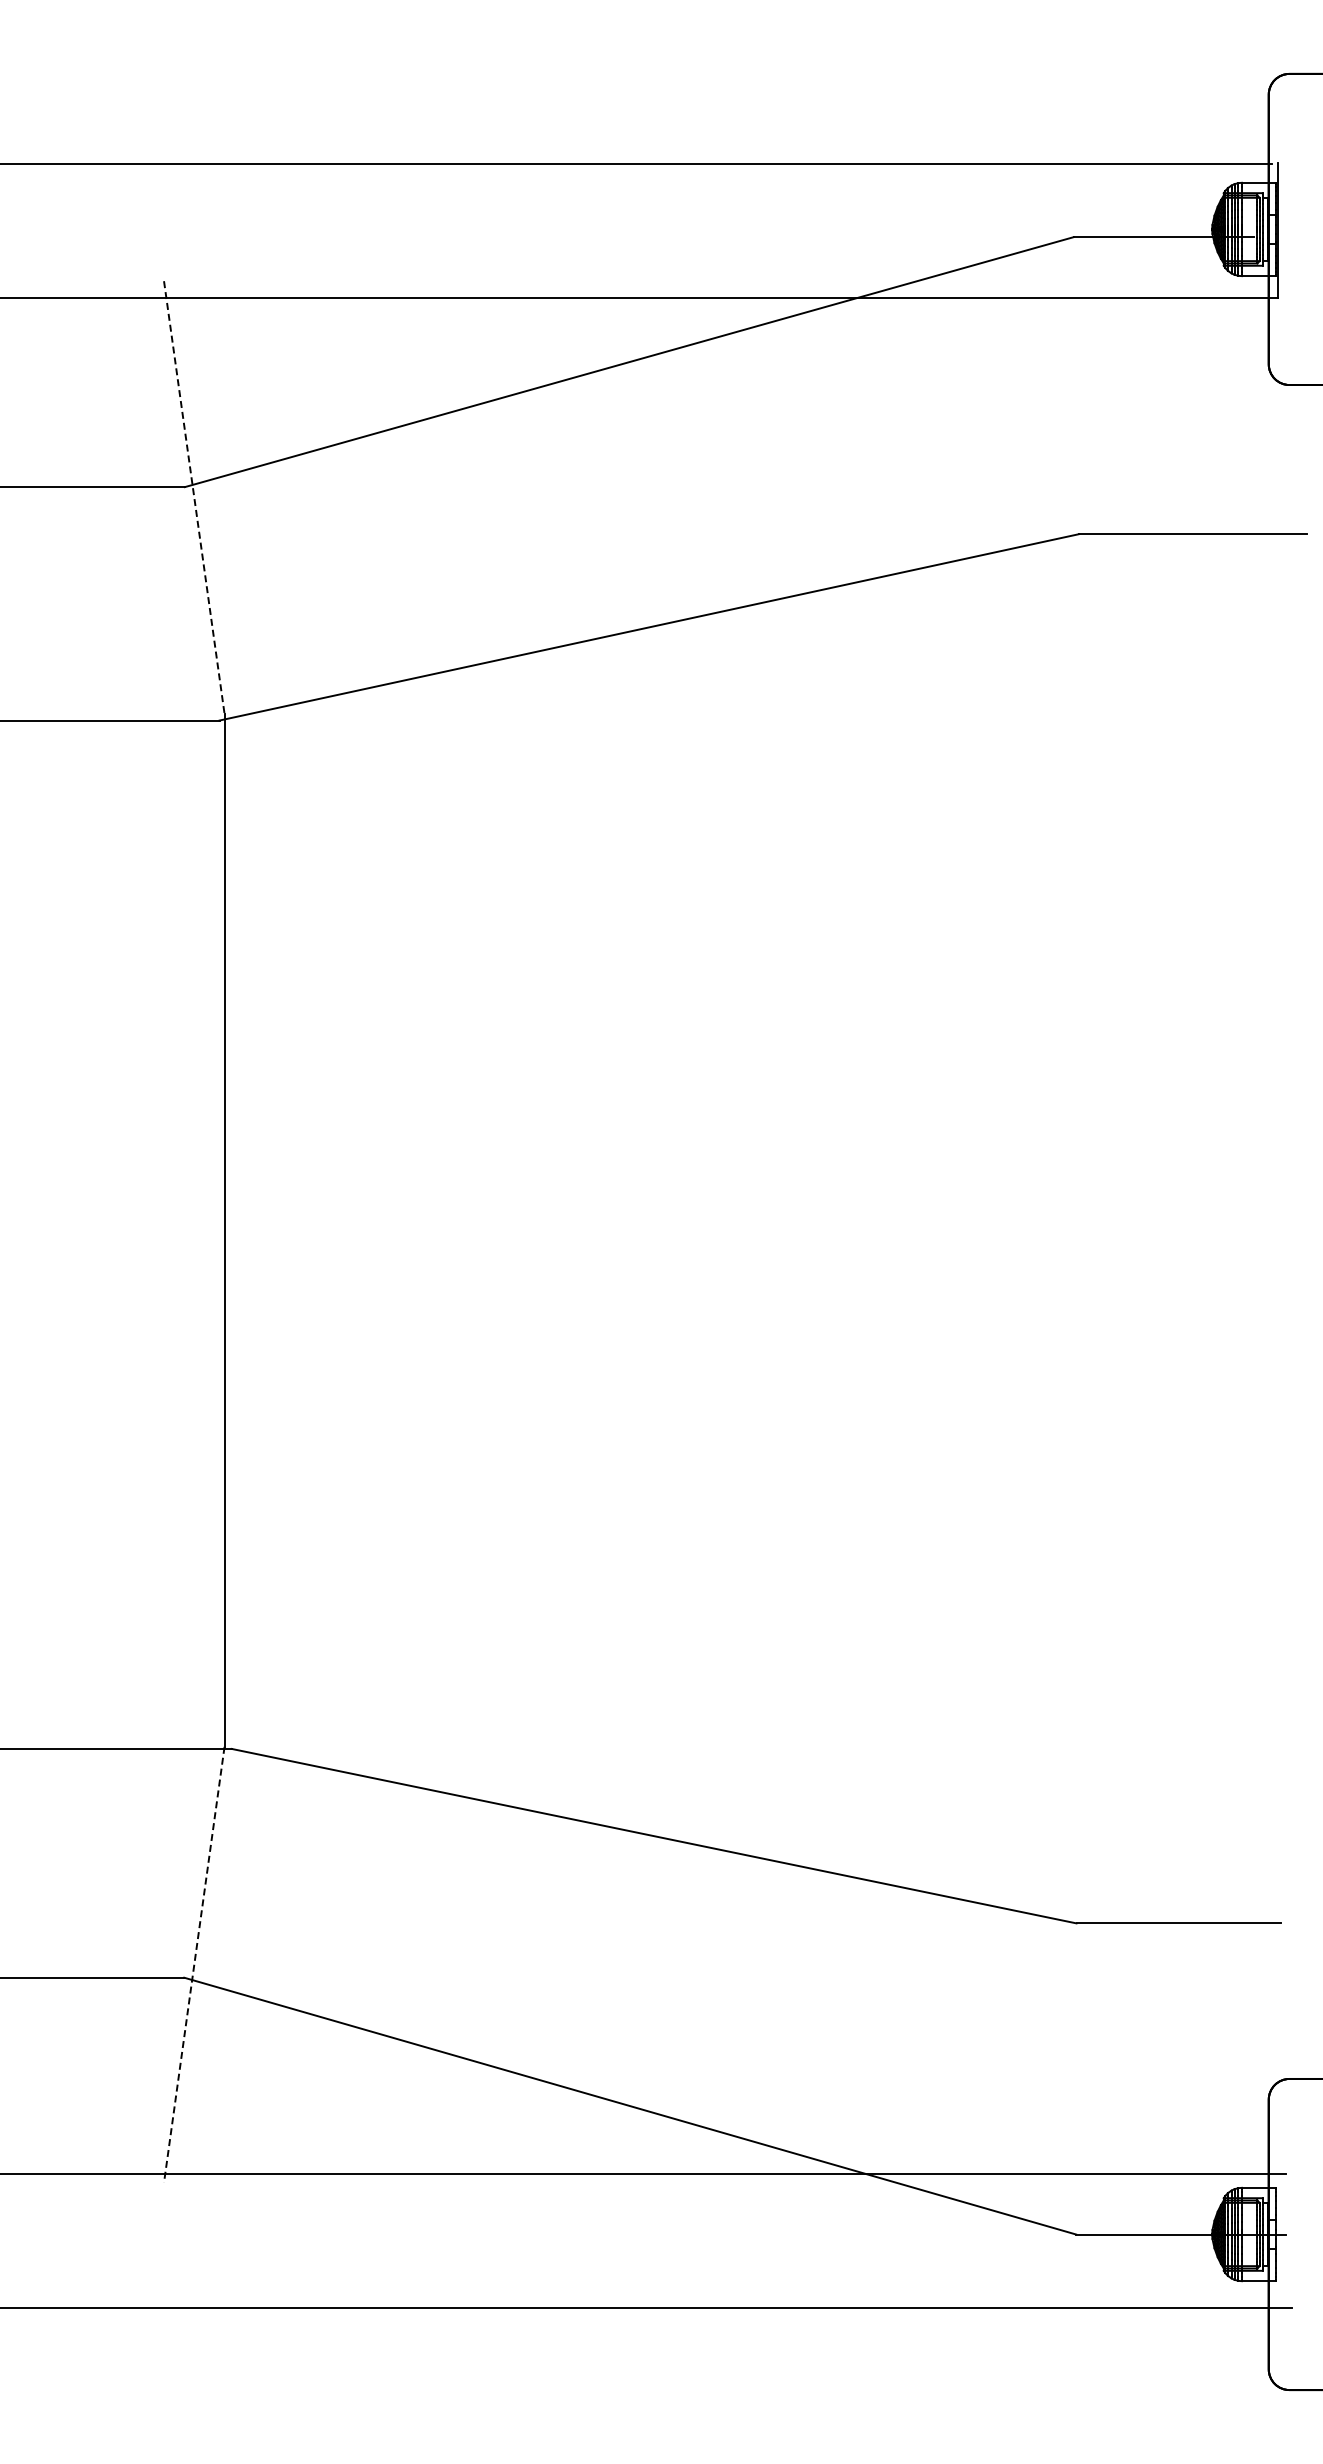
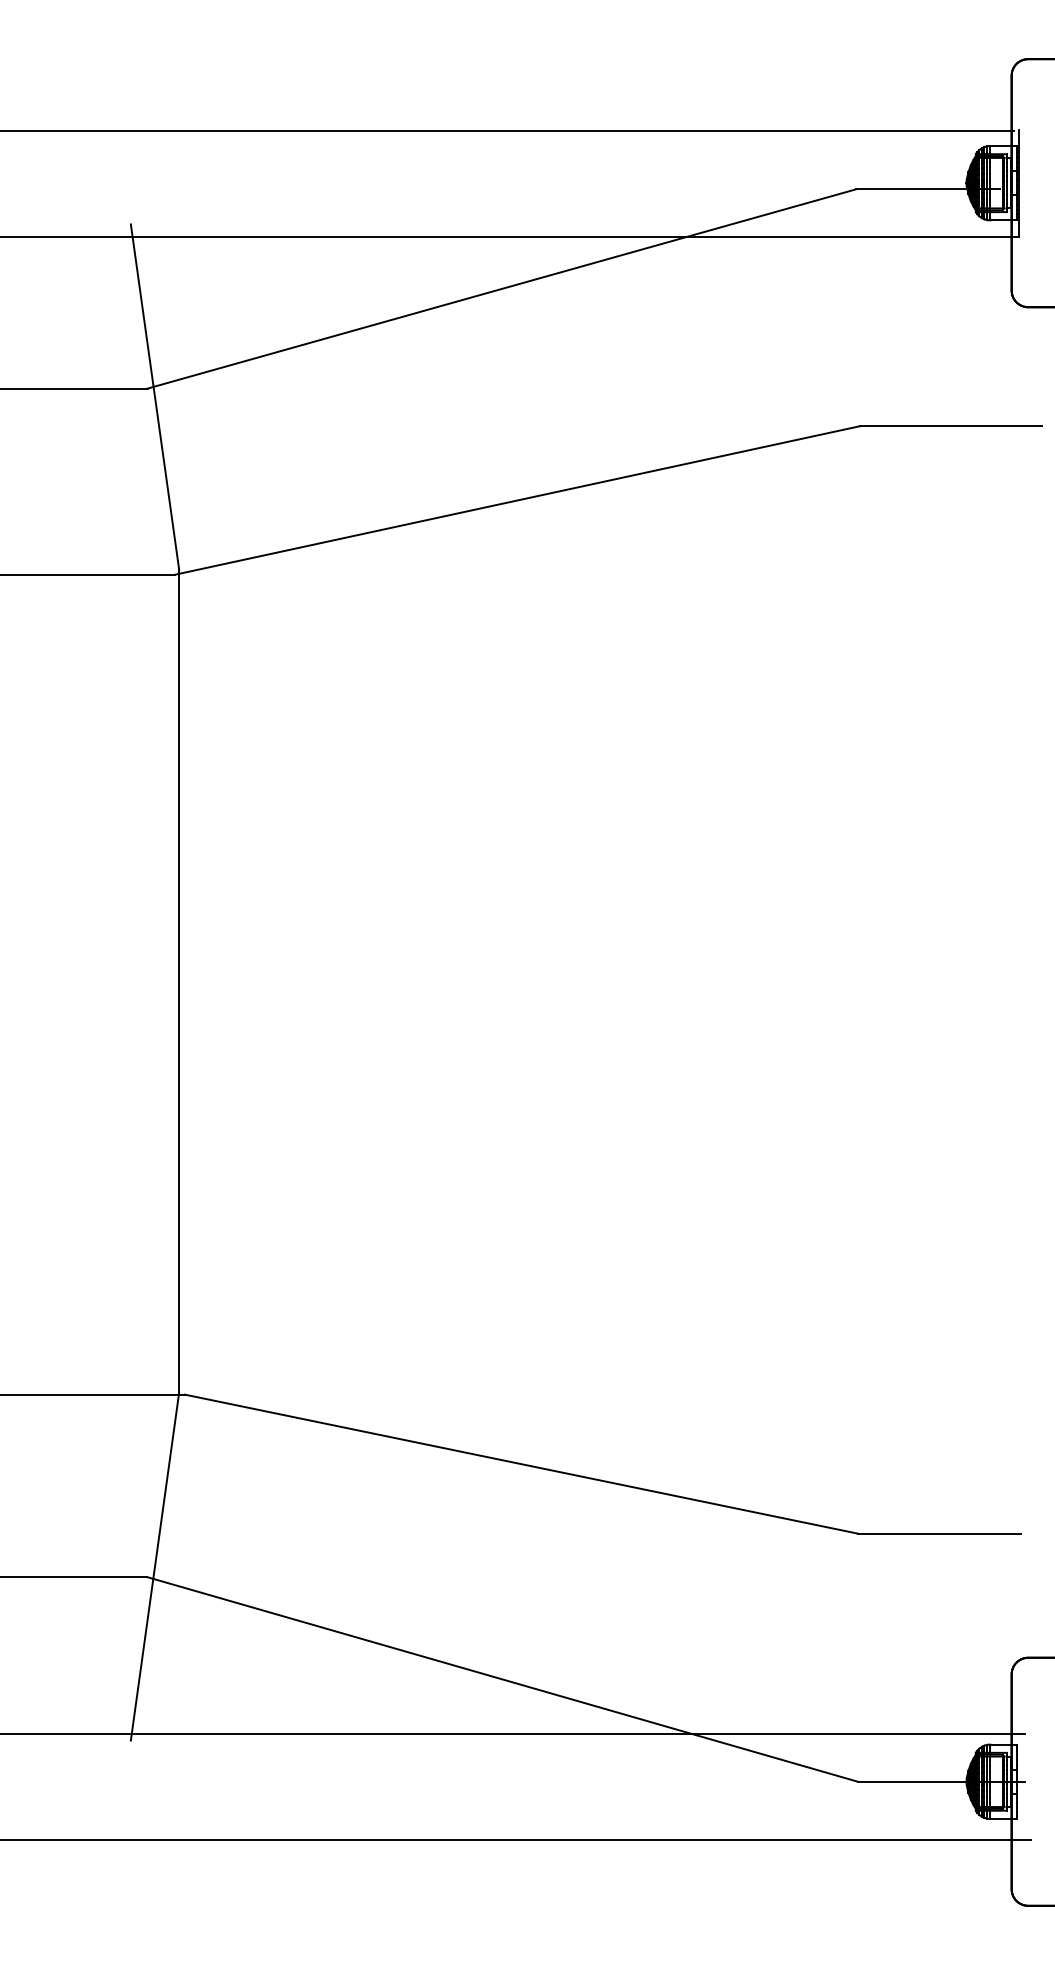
line: (194, 498) -> (155, 397), dashed -> solid
line: (194, 1965) -> (155, 1567), dashed -> solid

